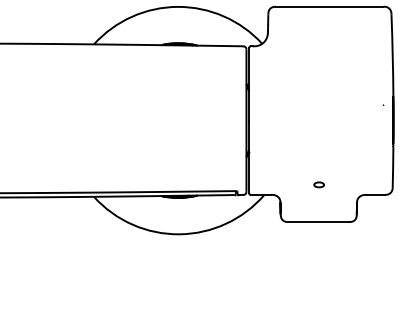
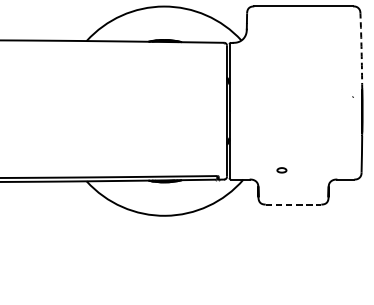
arc: (392, 55) -> (361, 51), solid -> dashed
part: (318, 184) -> (281, 169), moved
line: (319, 222) -> (294, 204), solid -> dashed

